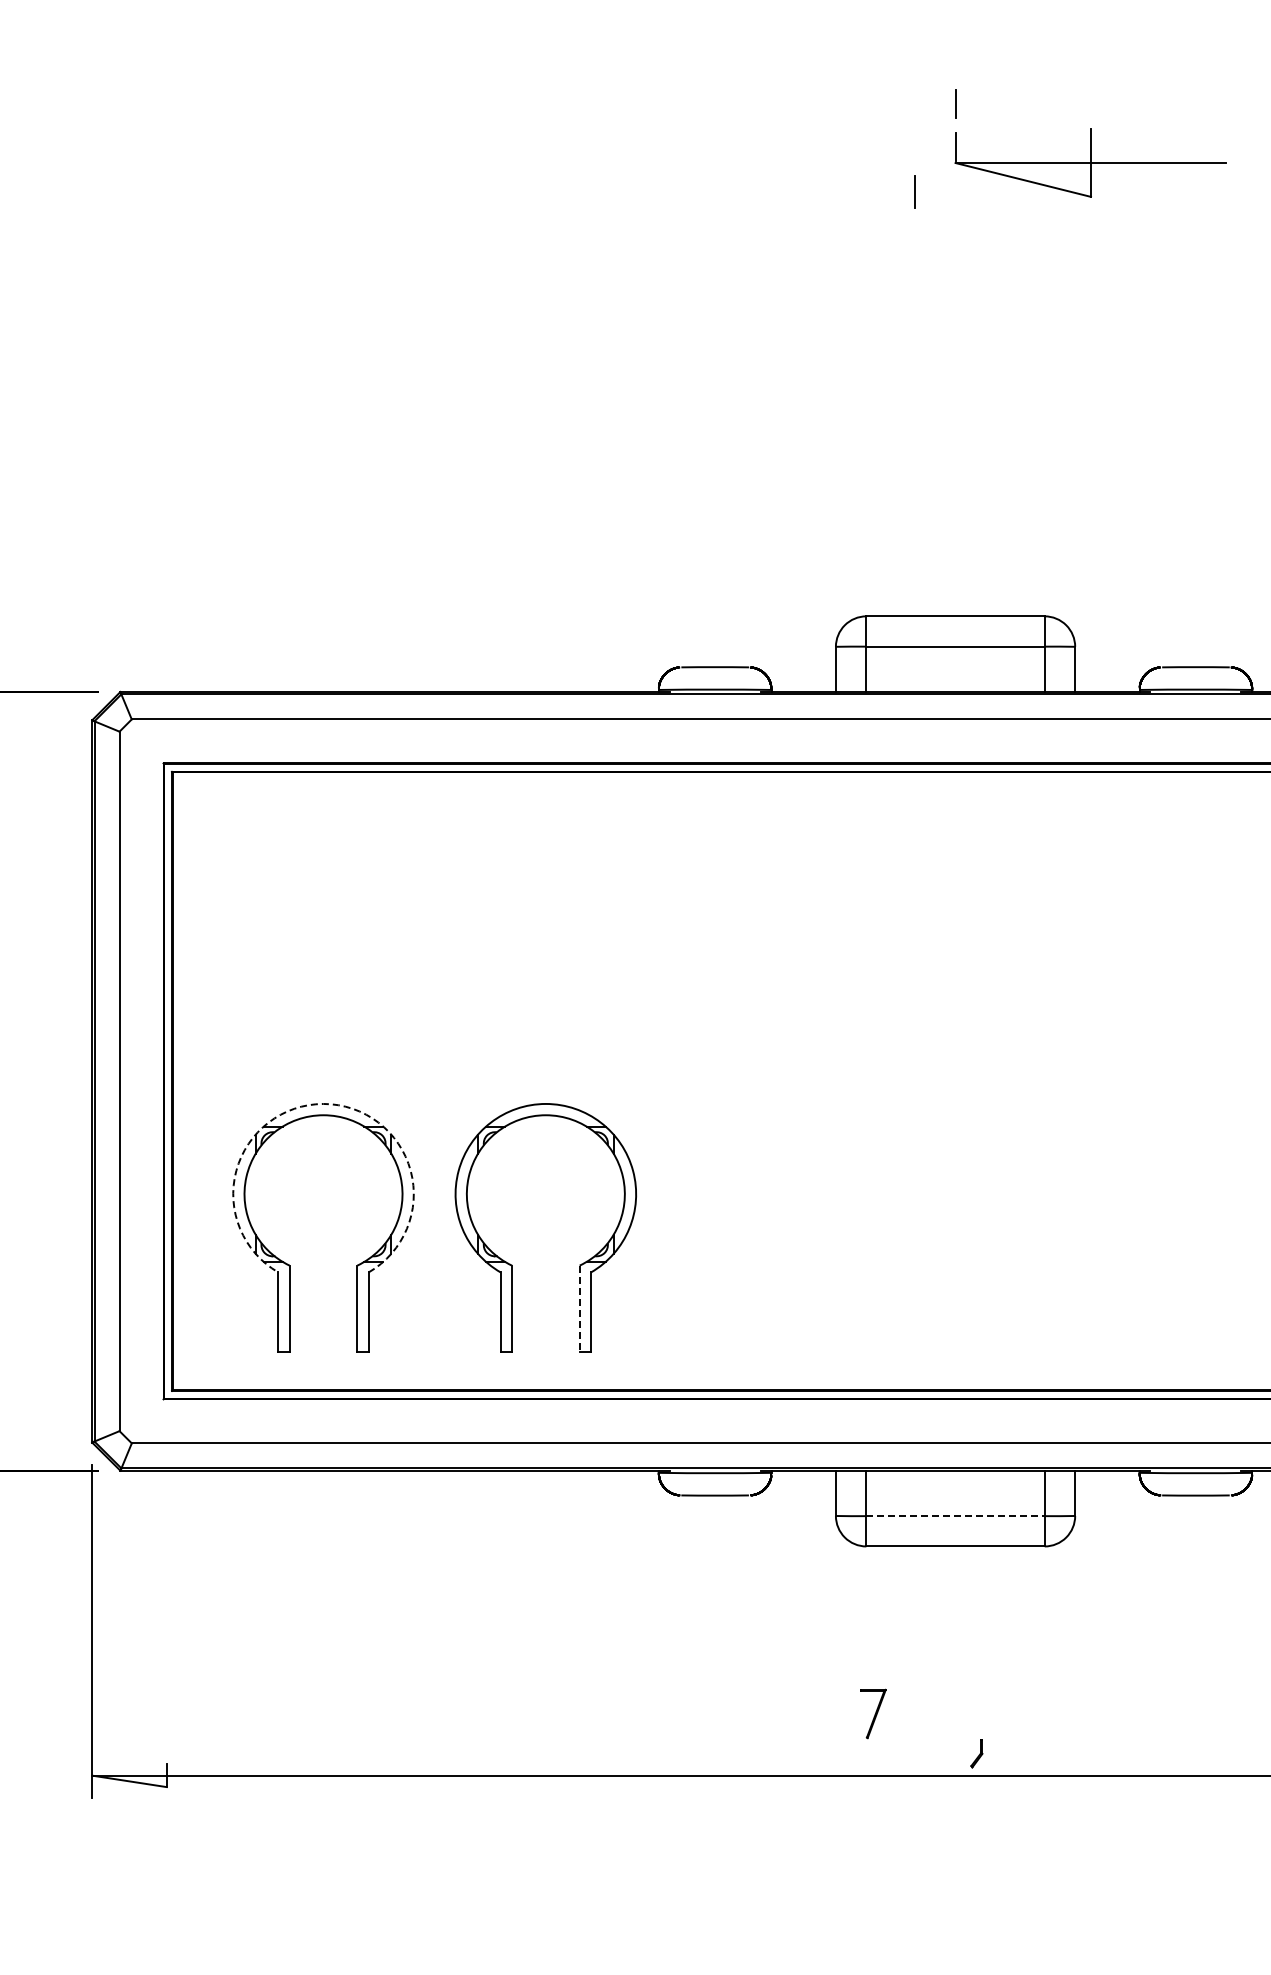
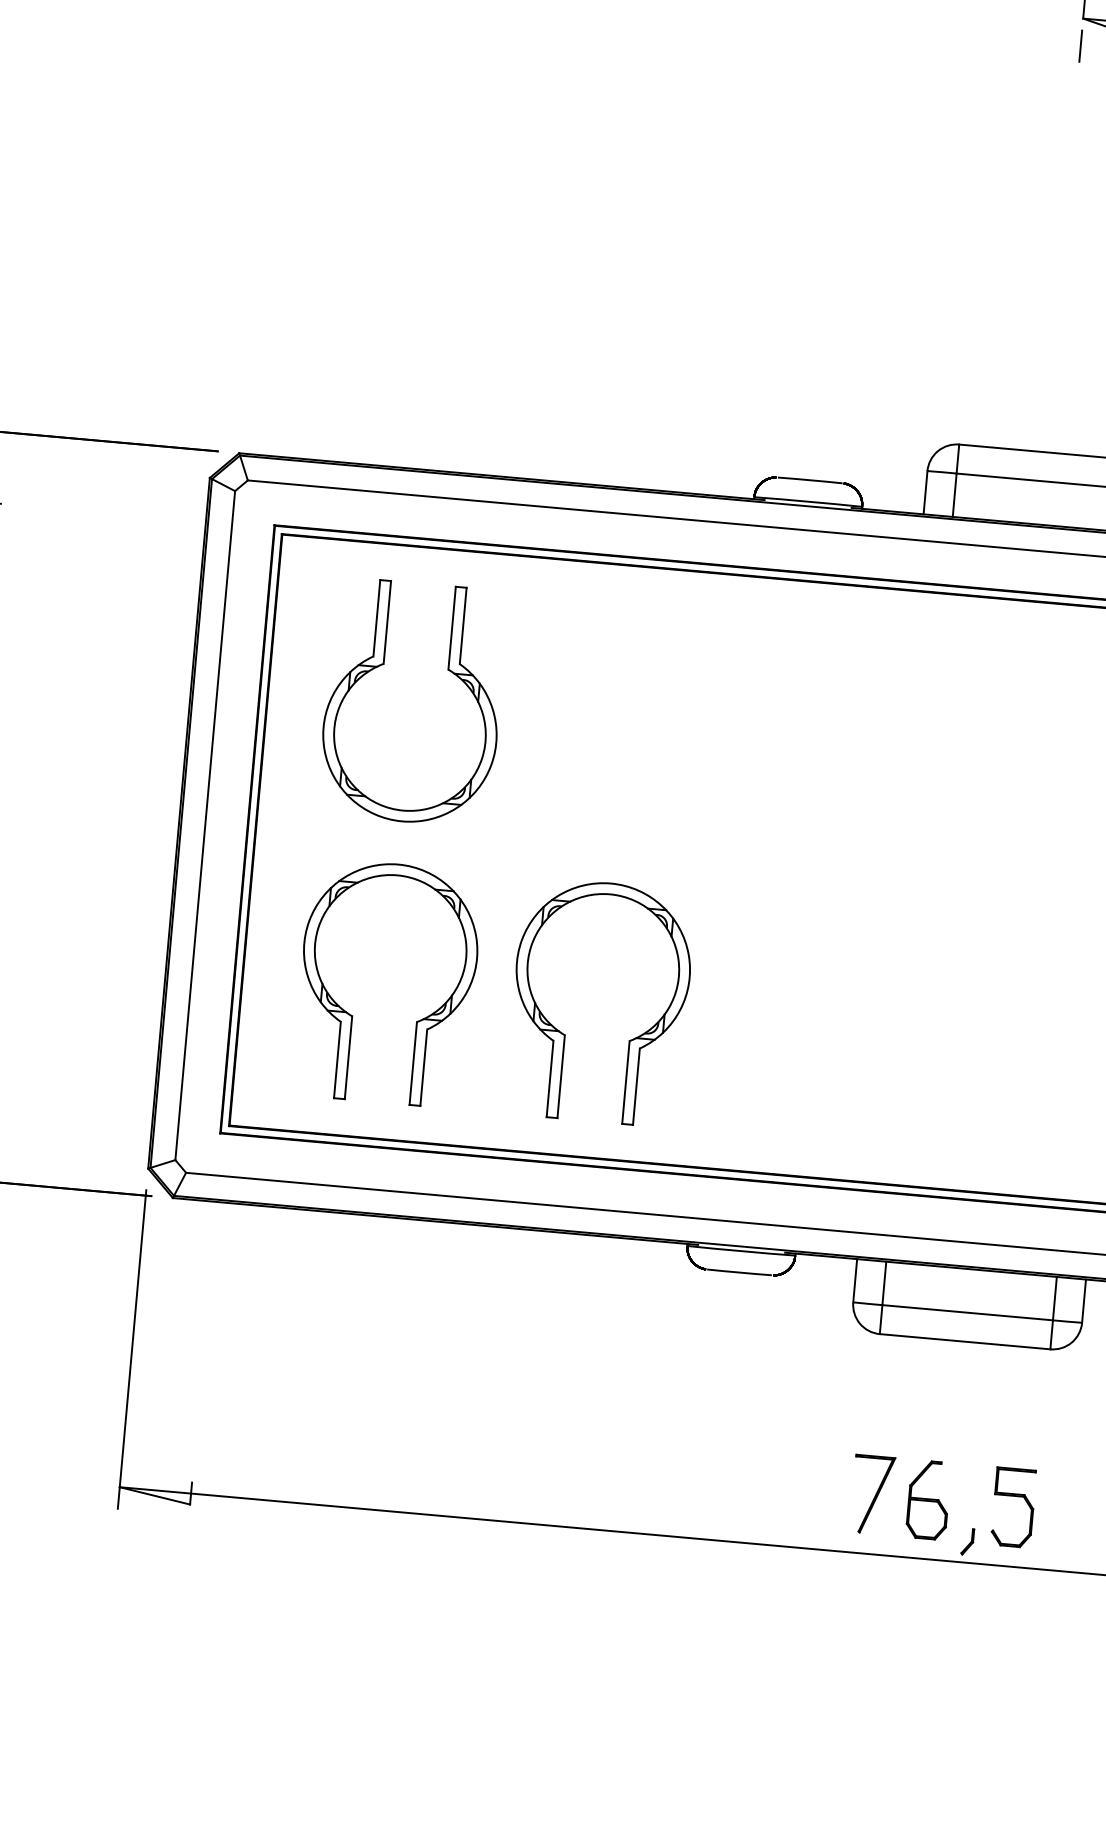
line: (914, 191) -> (1080, 45), moved
part: (289, 898) -> (383, 665), added
arc: (323, 1103) -> (398, 864), dashed -> solid
line: (579, 1309) -> (625, 1082), dashed -> solid
line: (956, 1516) -> (968, 1313), dashed -> solid
part: (1020, 1702) -> (1013, 1496), added
part: (873, 1713) -> (872, 1494), size x1.67
part: (931, 1713) -> (927, 1499), added

